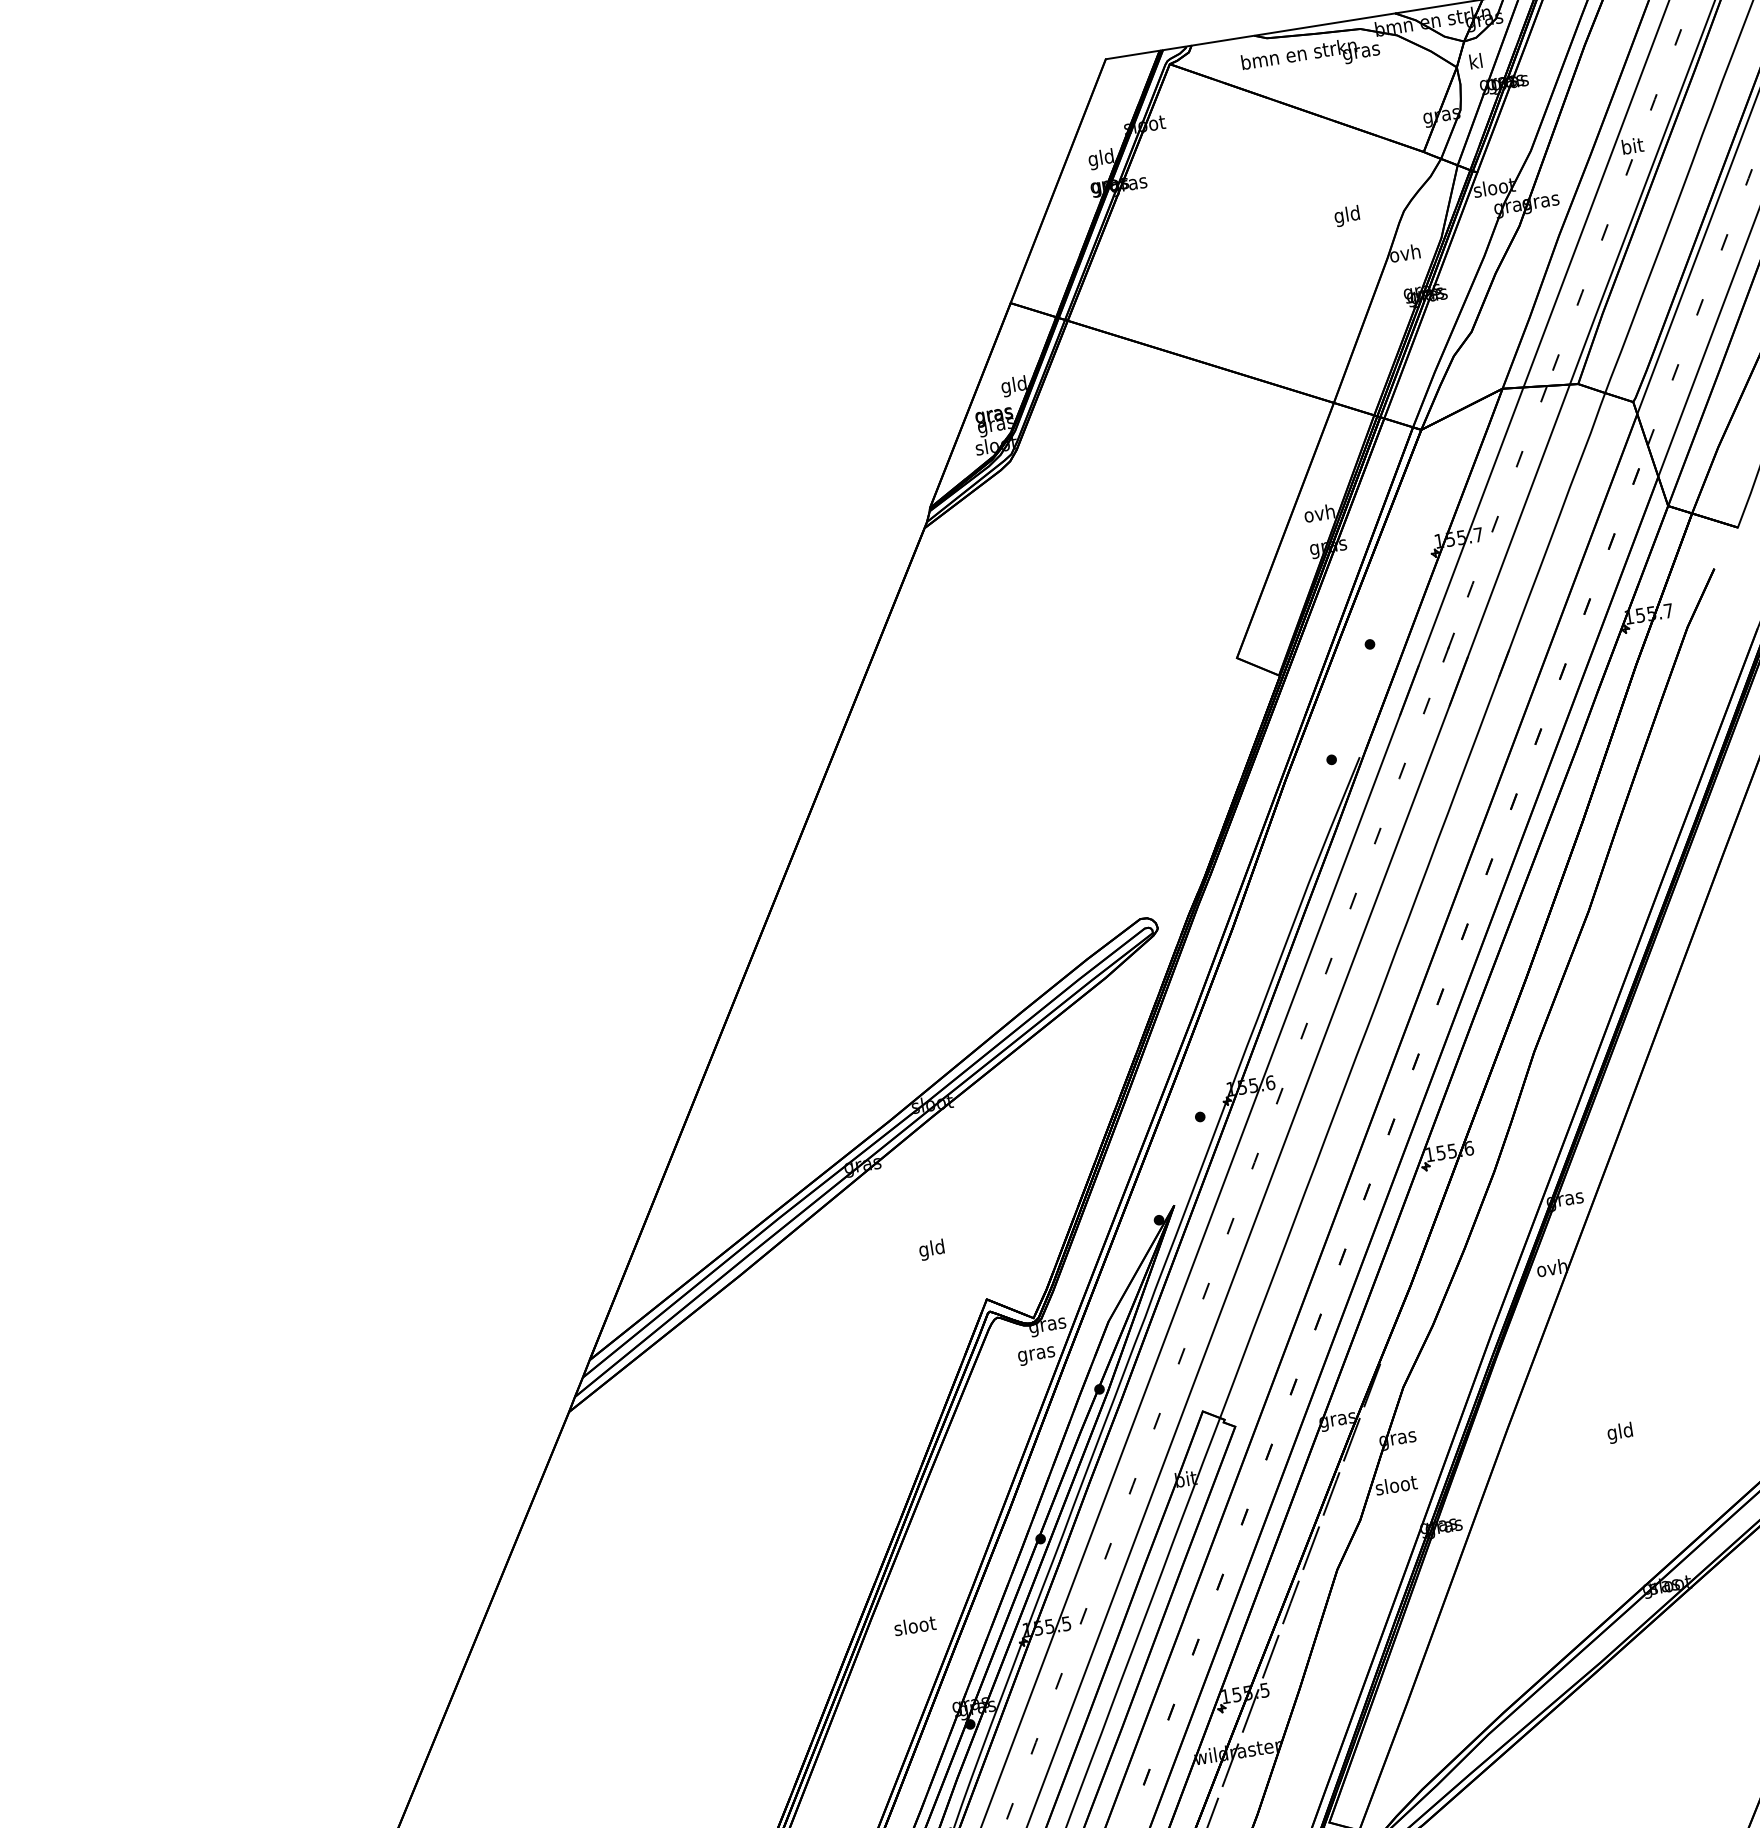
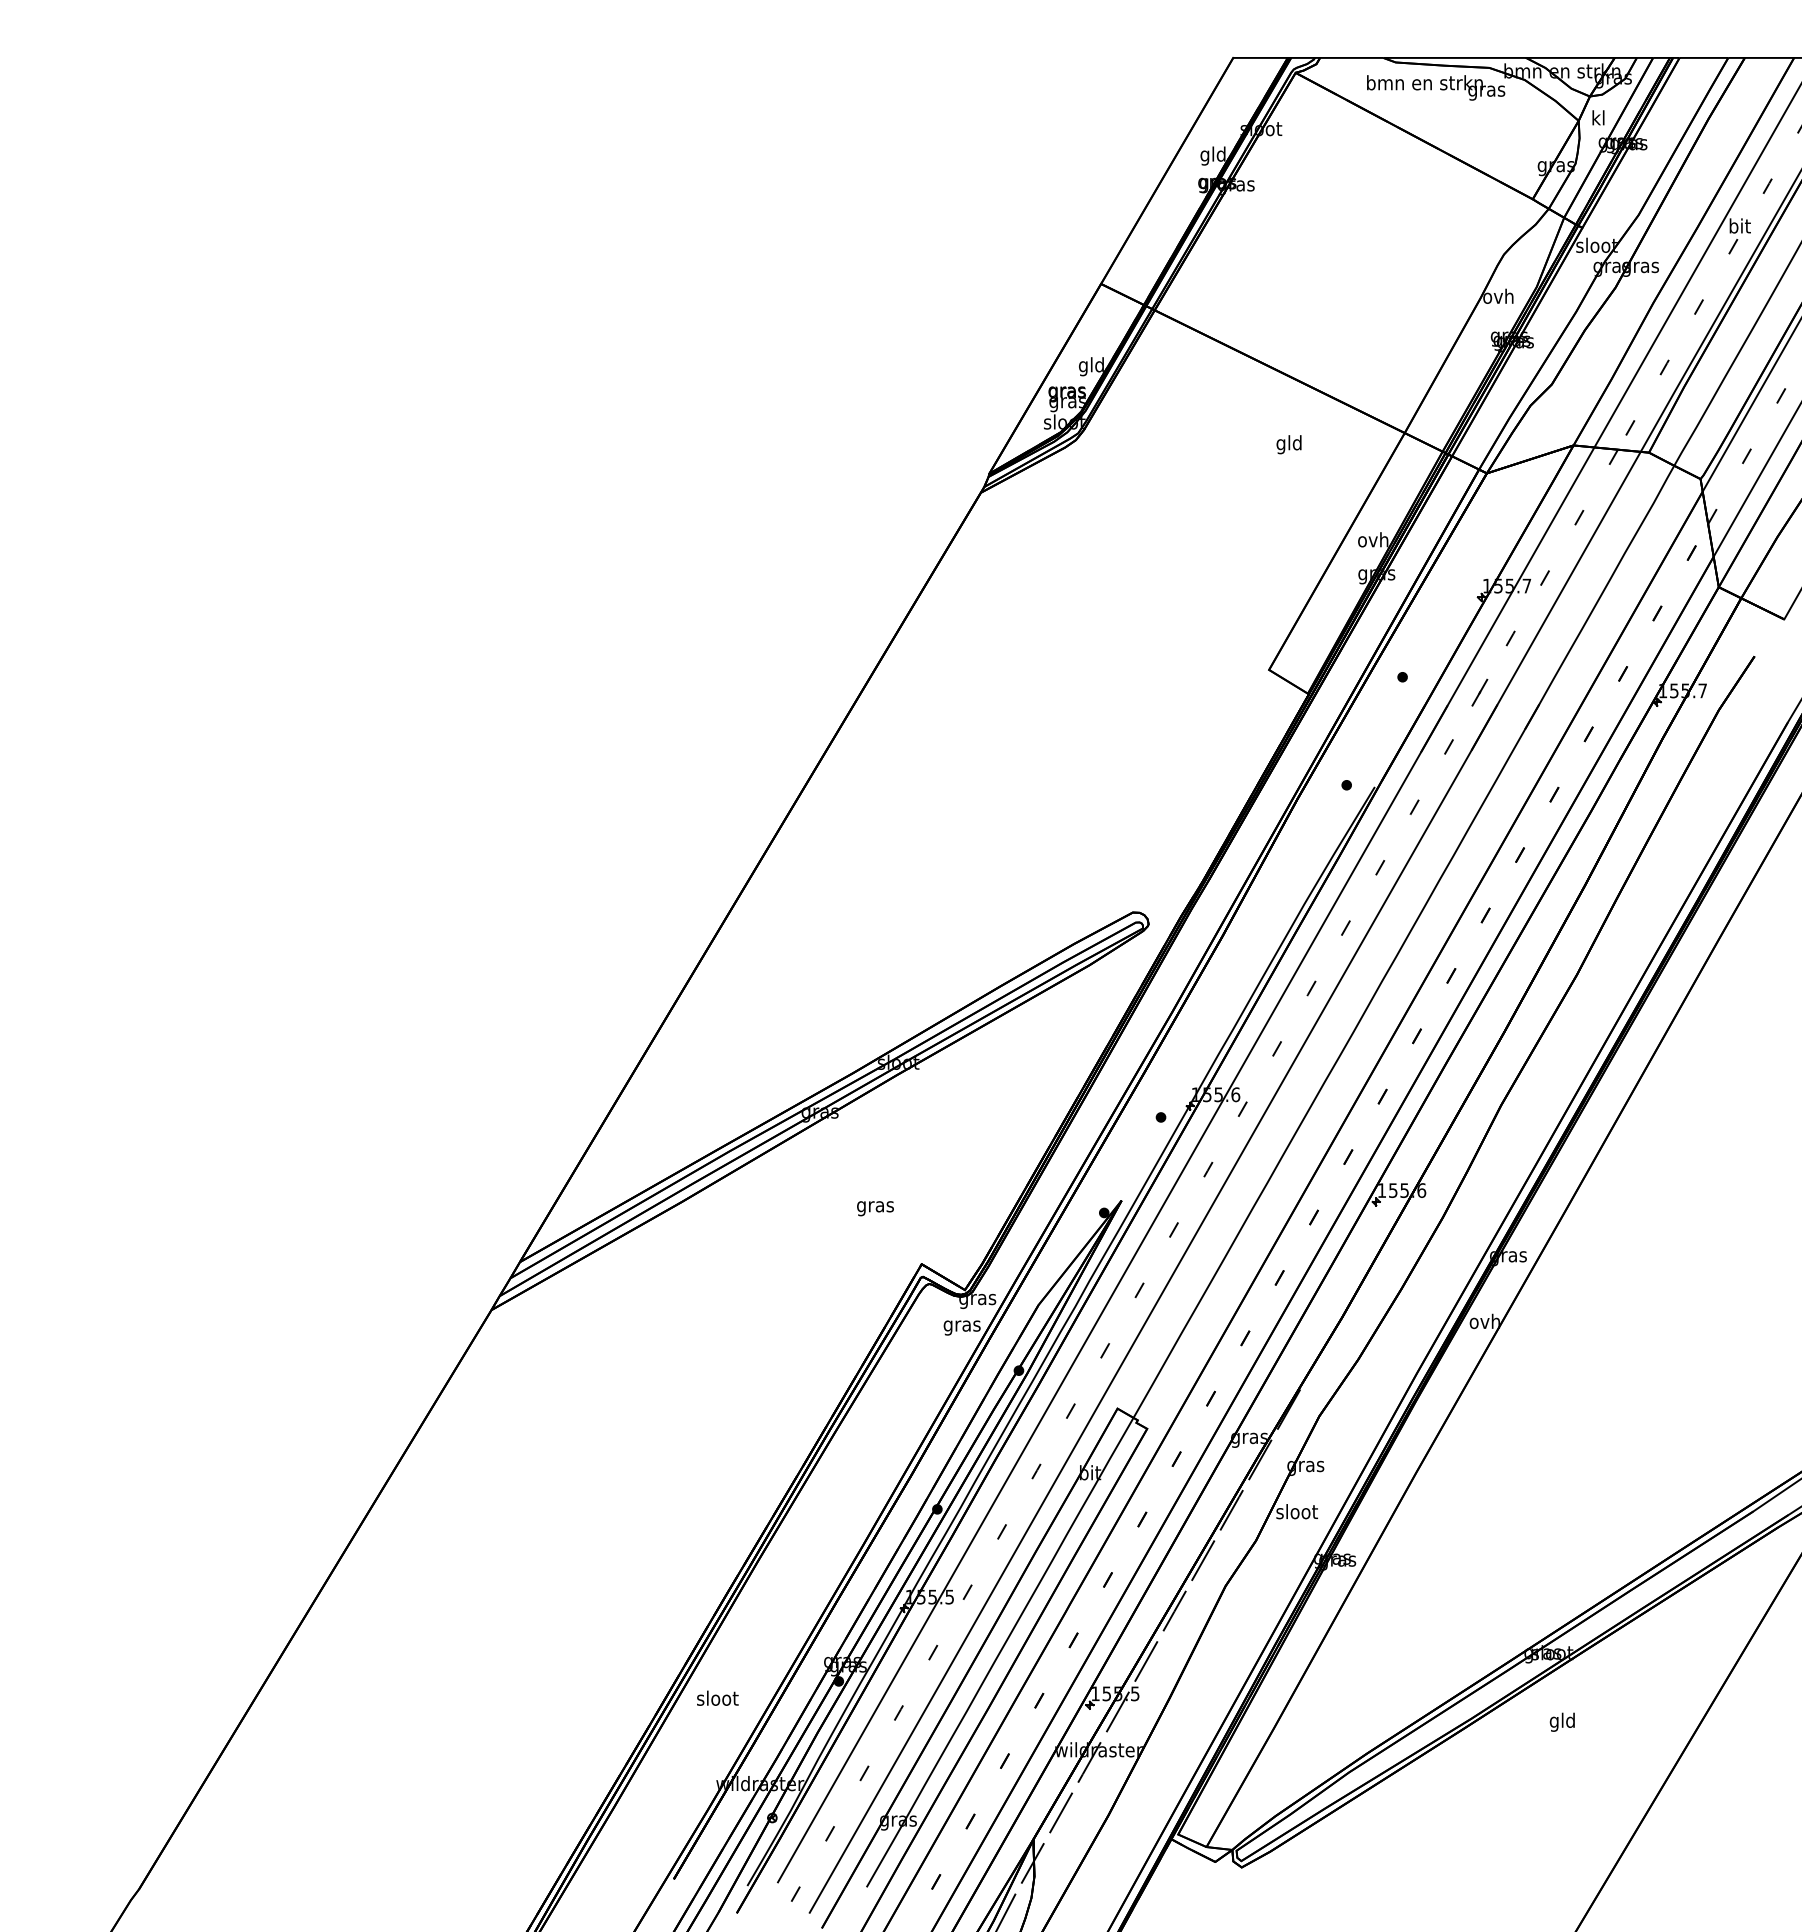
text: (1346, 216) -> (1288, 444), moved
text: (932, 1249) -> (875, 1206), gld -> gras
text: (1619, 1432) -> (1561, 1721), moved
text: (914, 1624) -> (717, 1697), moved

